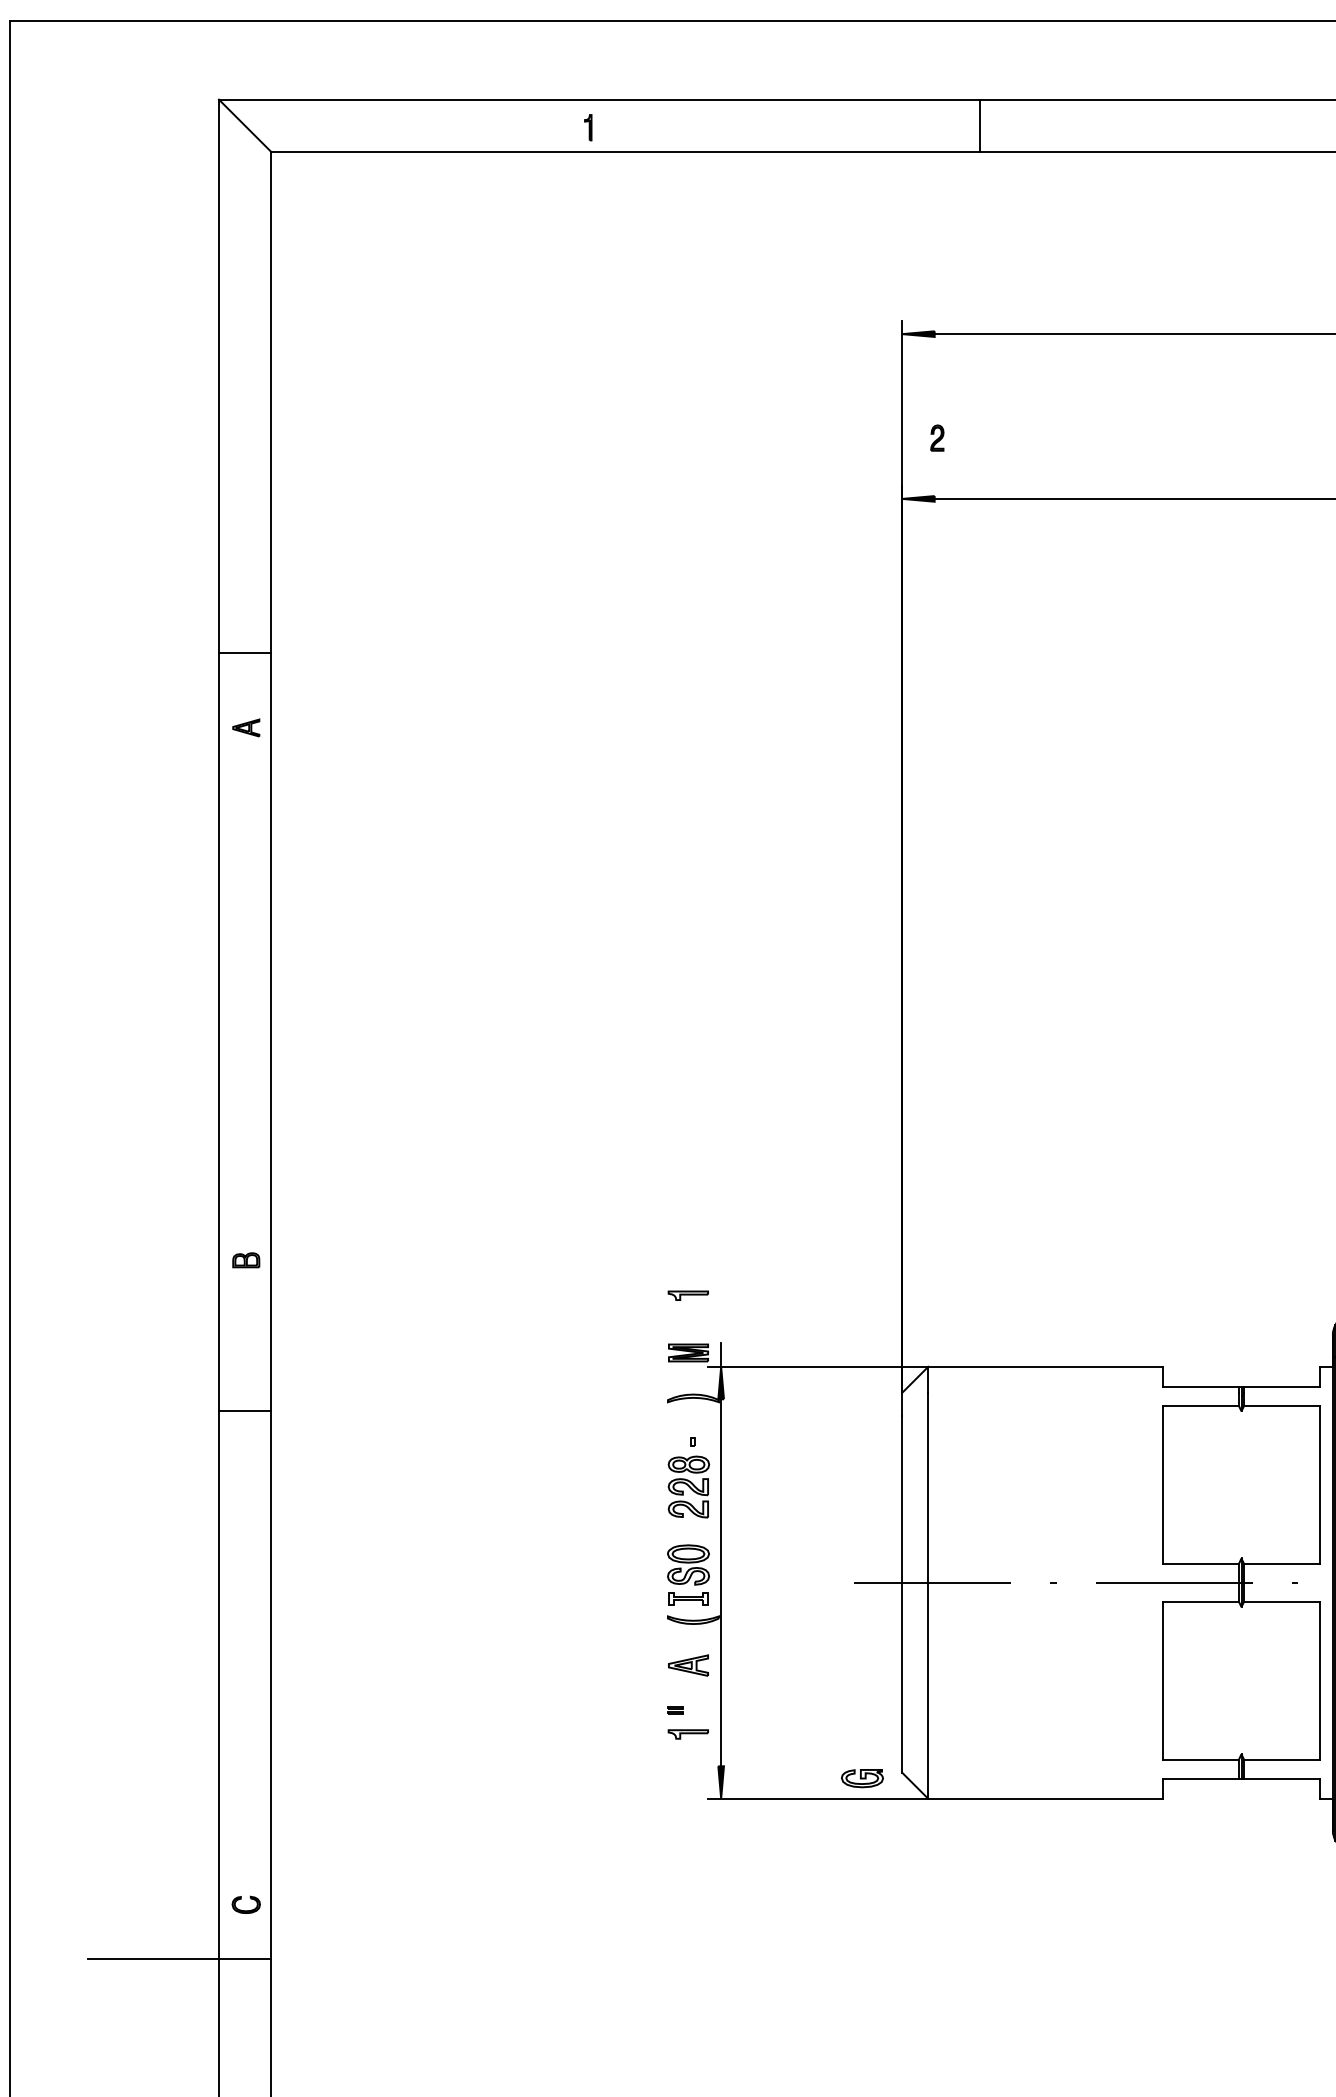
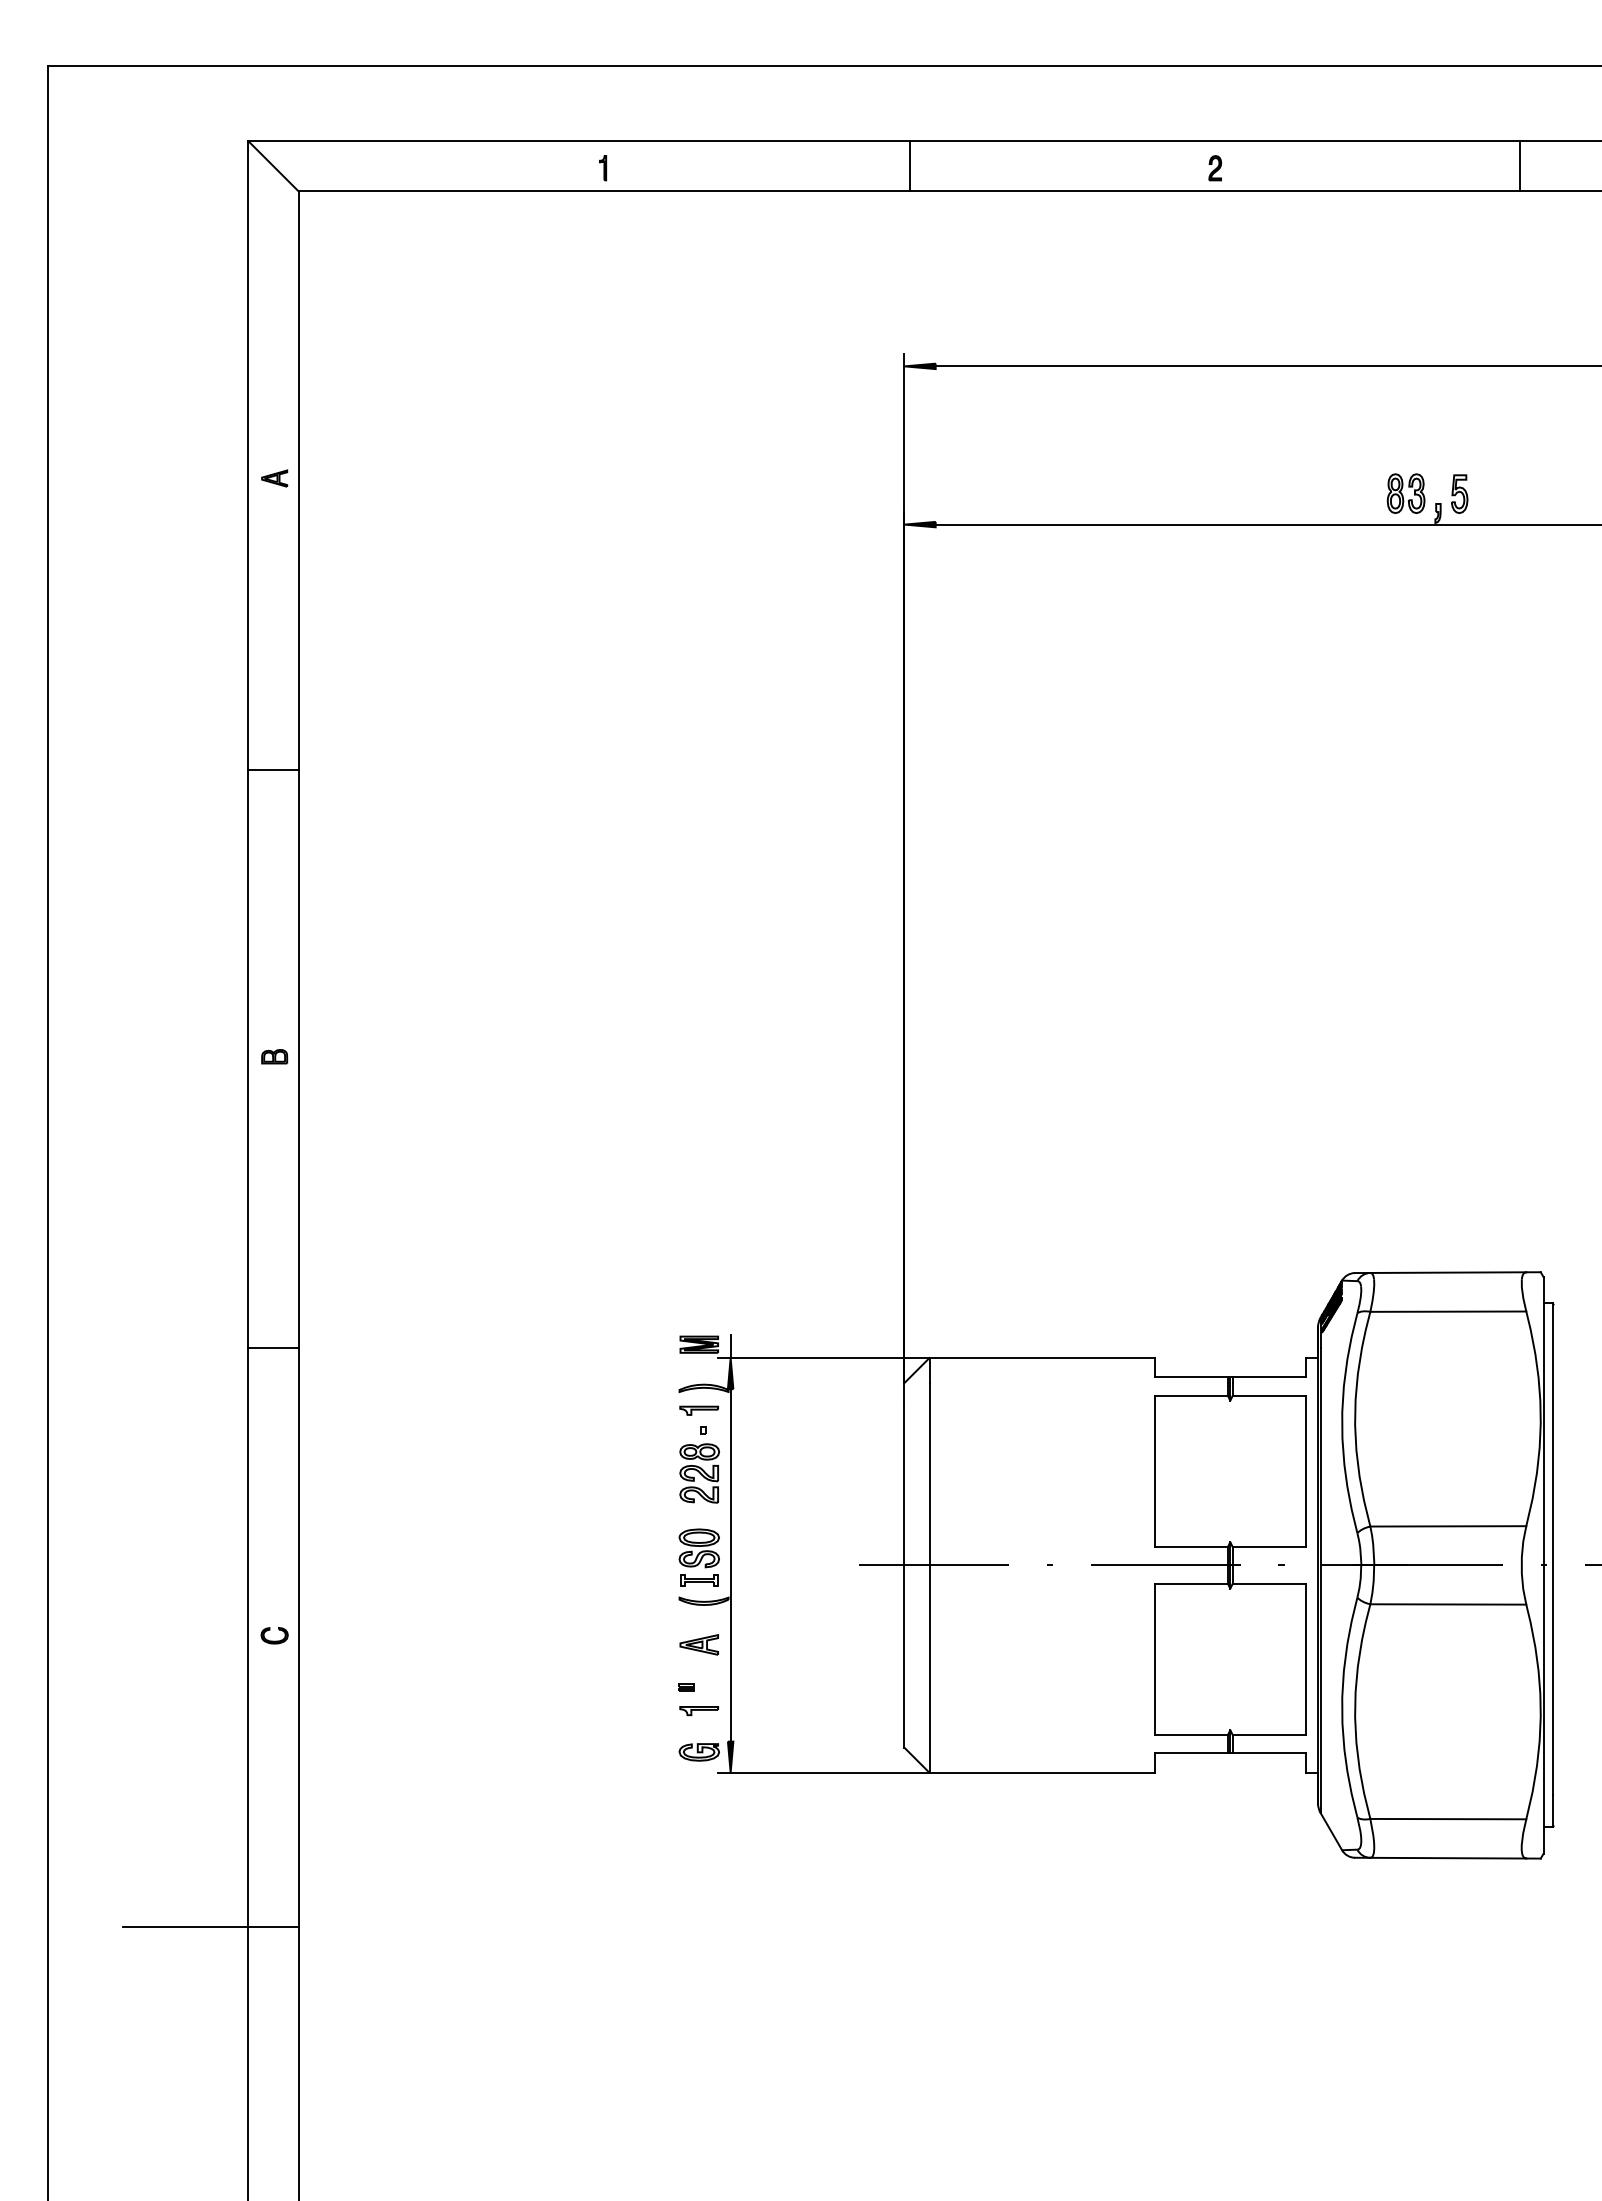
line: (980, 125) -> (909, 166), moved
part: (937, 438) -> (1215, 168), moved
line: (245, 652) -> (273, 769), moved
part: (246, 727) -> (274, 478), moved
part: (246, 1260) -> (274, 1056), moved
part: (687, 1295) -> (698, 1410), moved
line: (245, 1411) -> (273, 1348), moved
part: (861, 1778) -> (698, 1752), moved
part: (246, 1904) -> (274, 1635), moved

